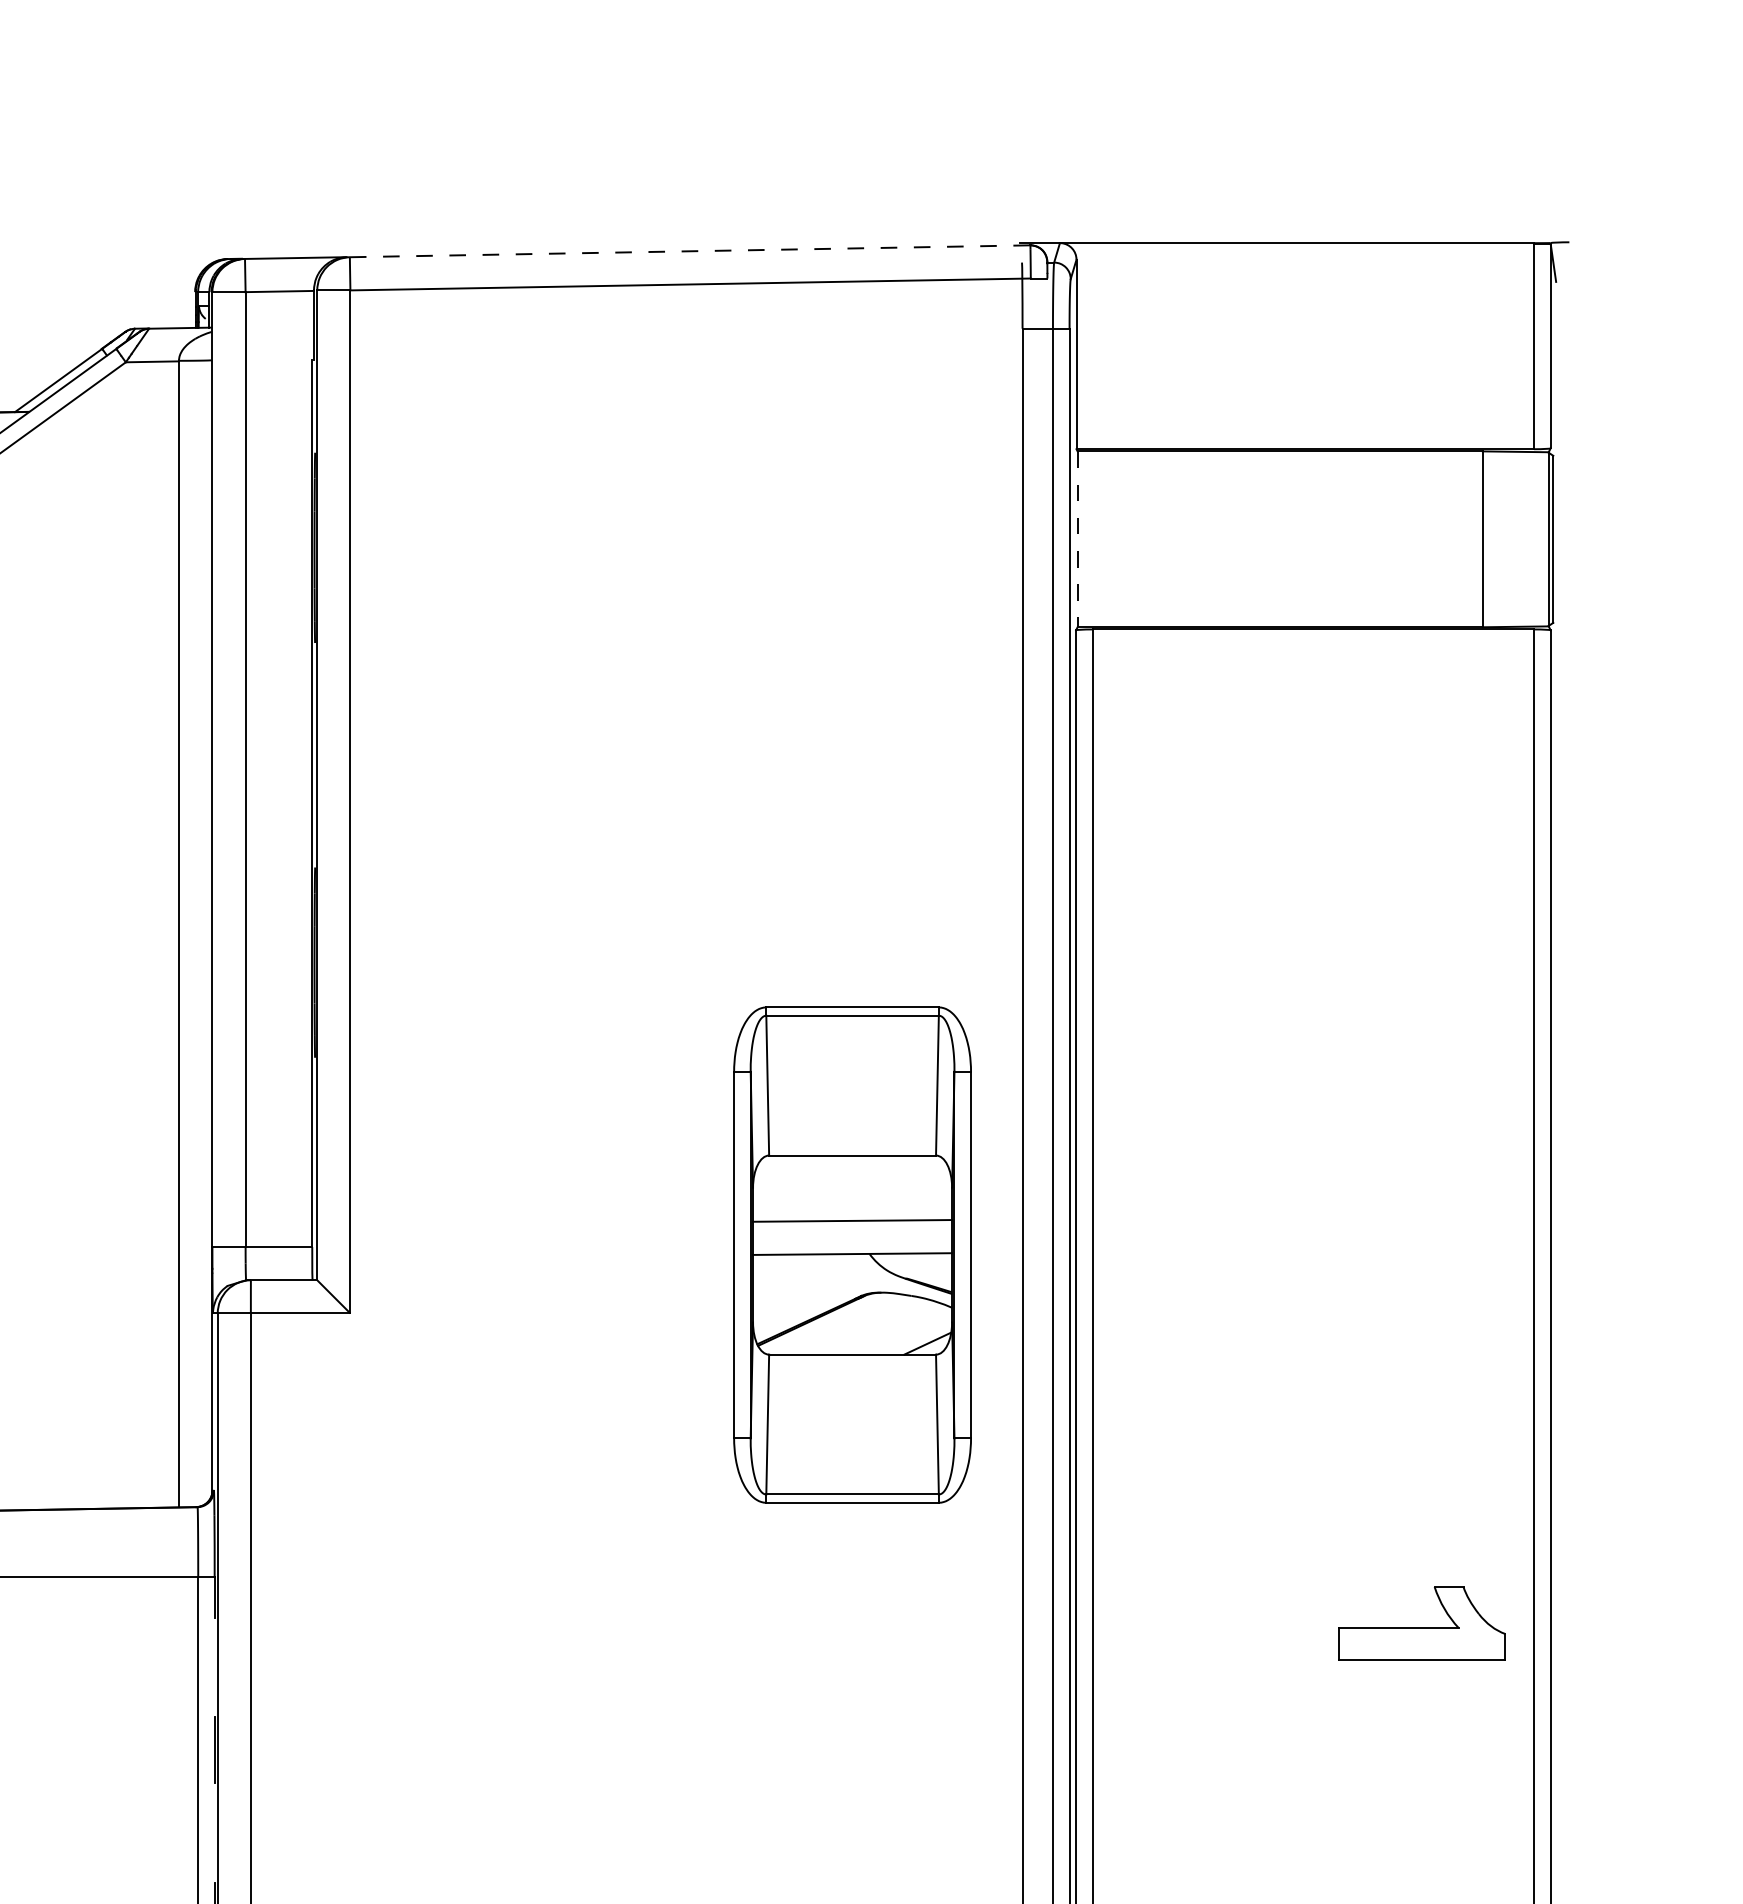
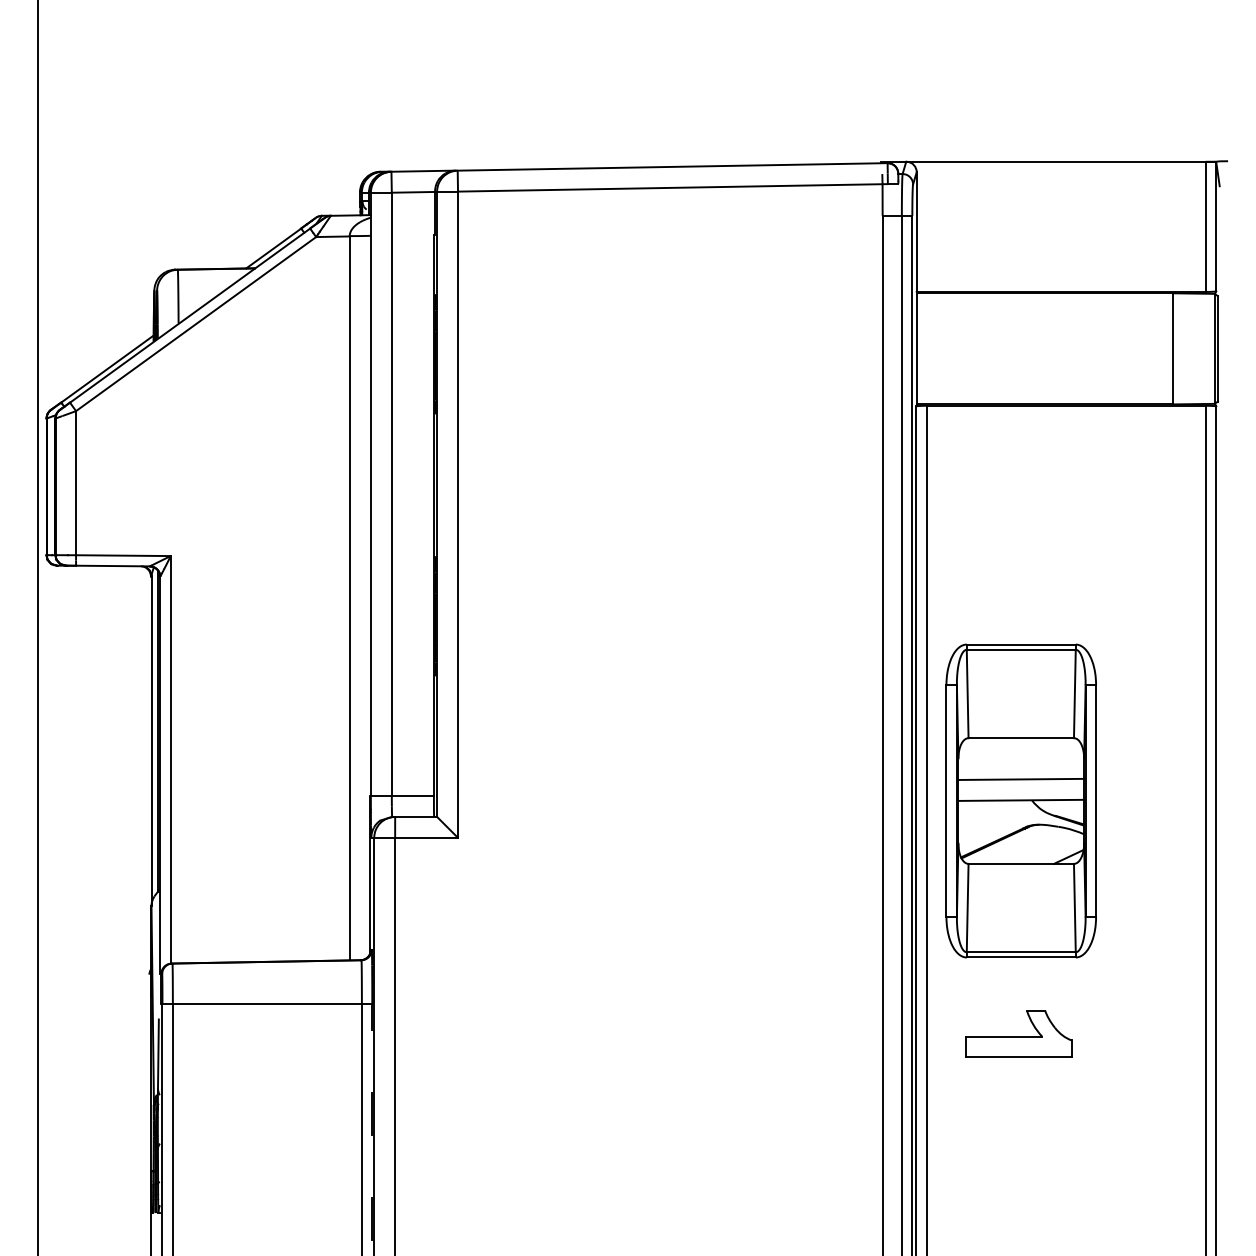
line: (689, 250) -> (672, 166), dashed -> solid
line: (1077, 538) -> (917, 348), dashed -> solid
part: (851, 1254) -> (1020, 800), moved
part: (1421, 1623) -> (1018, 1033), moved

